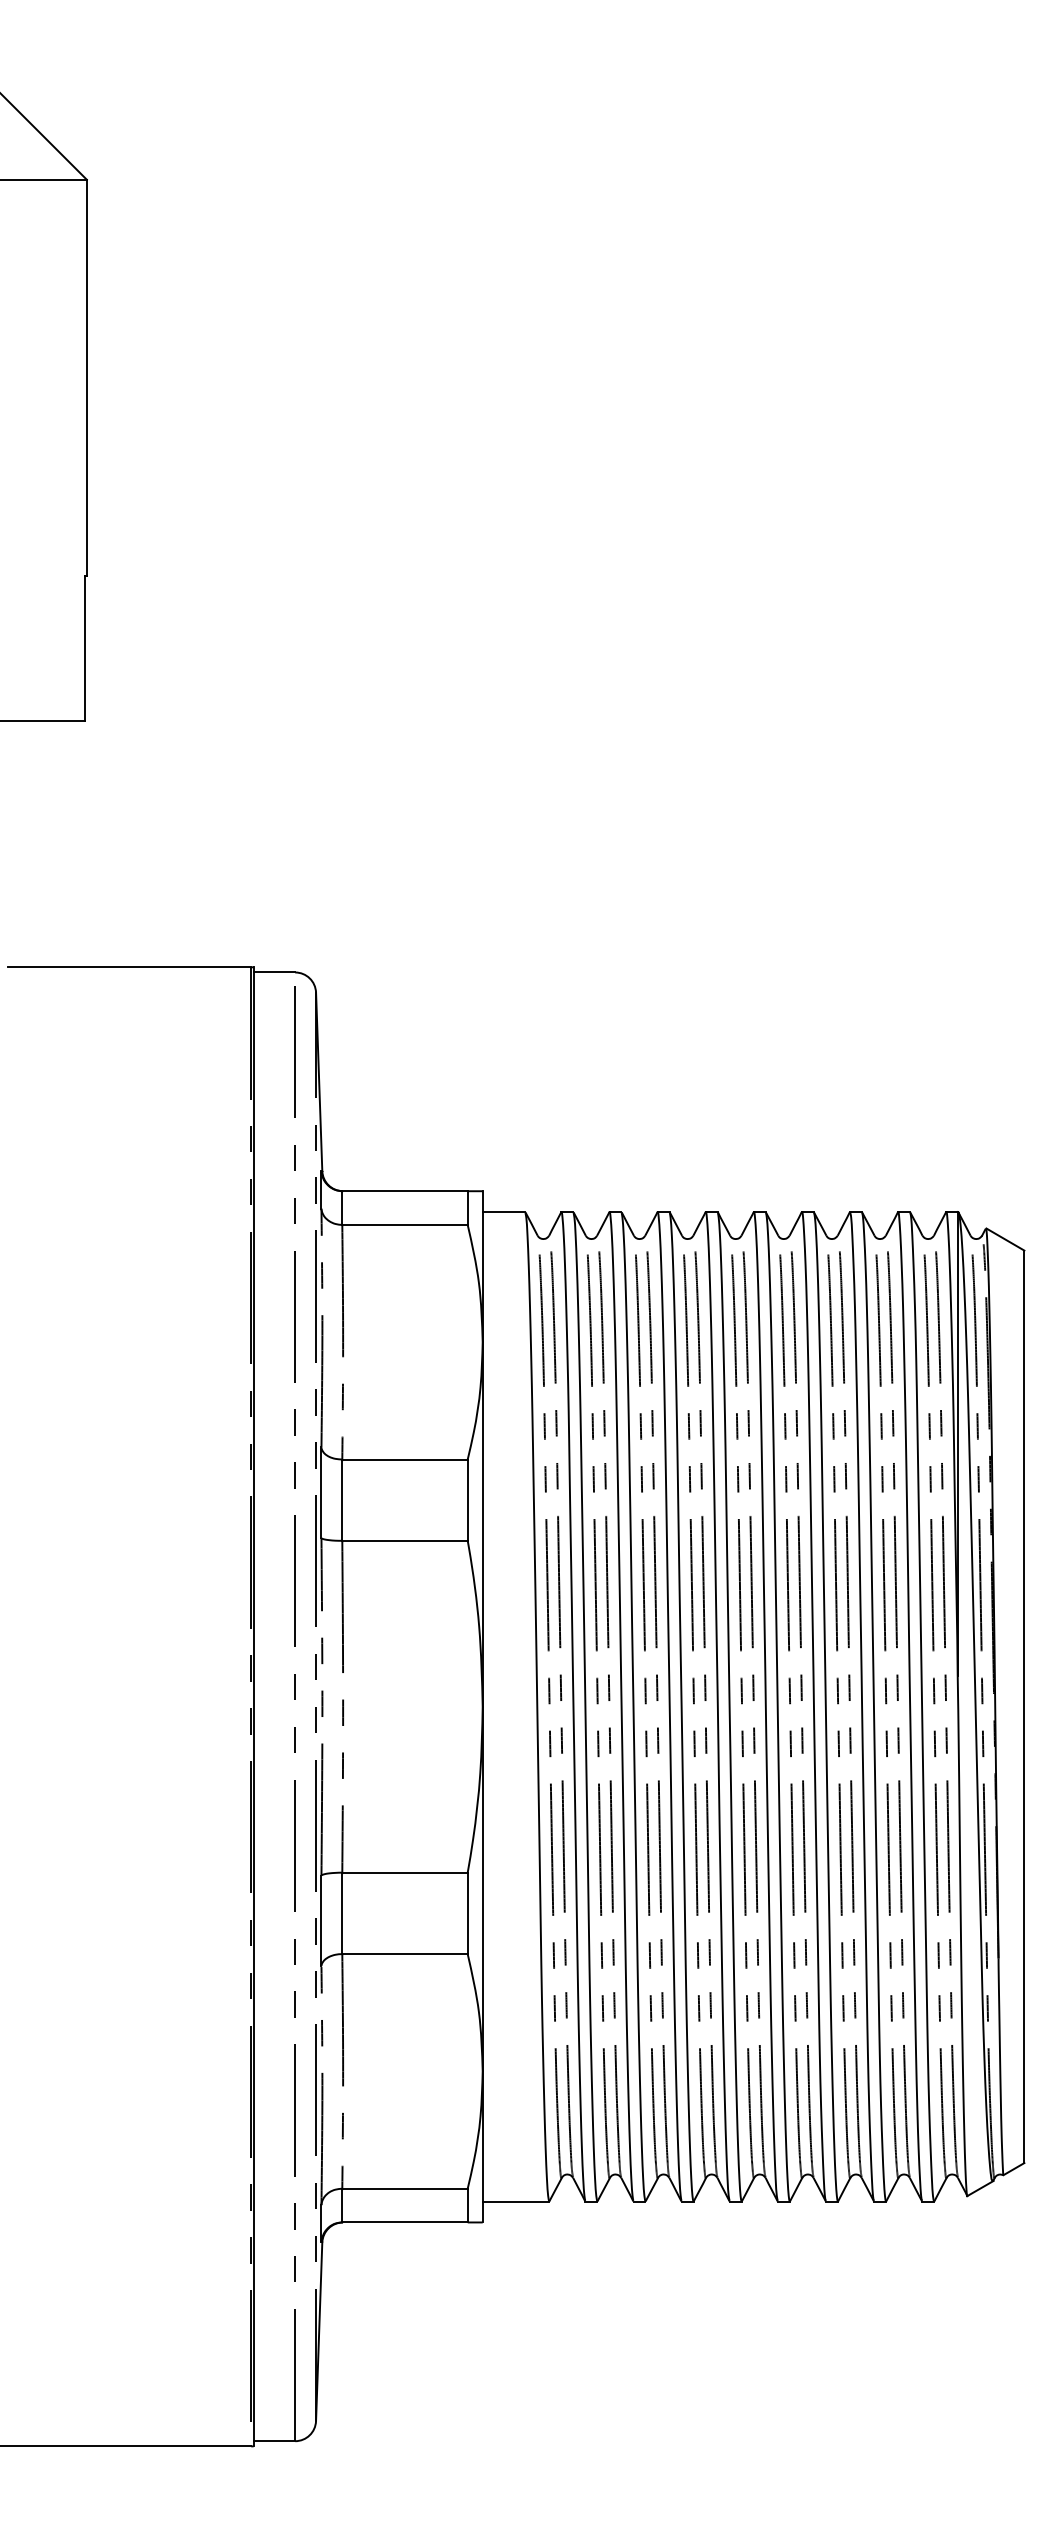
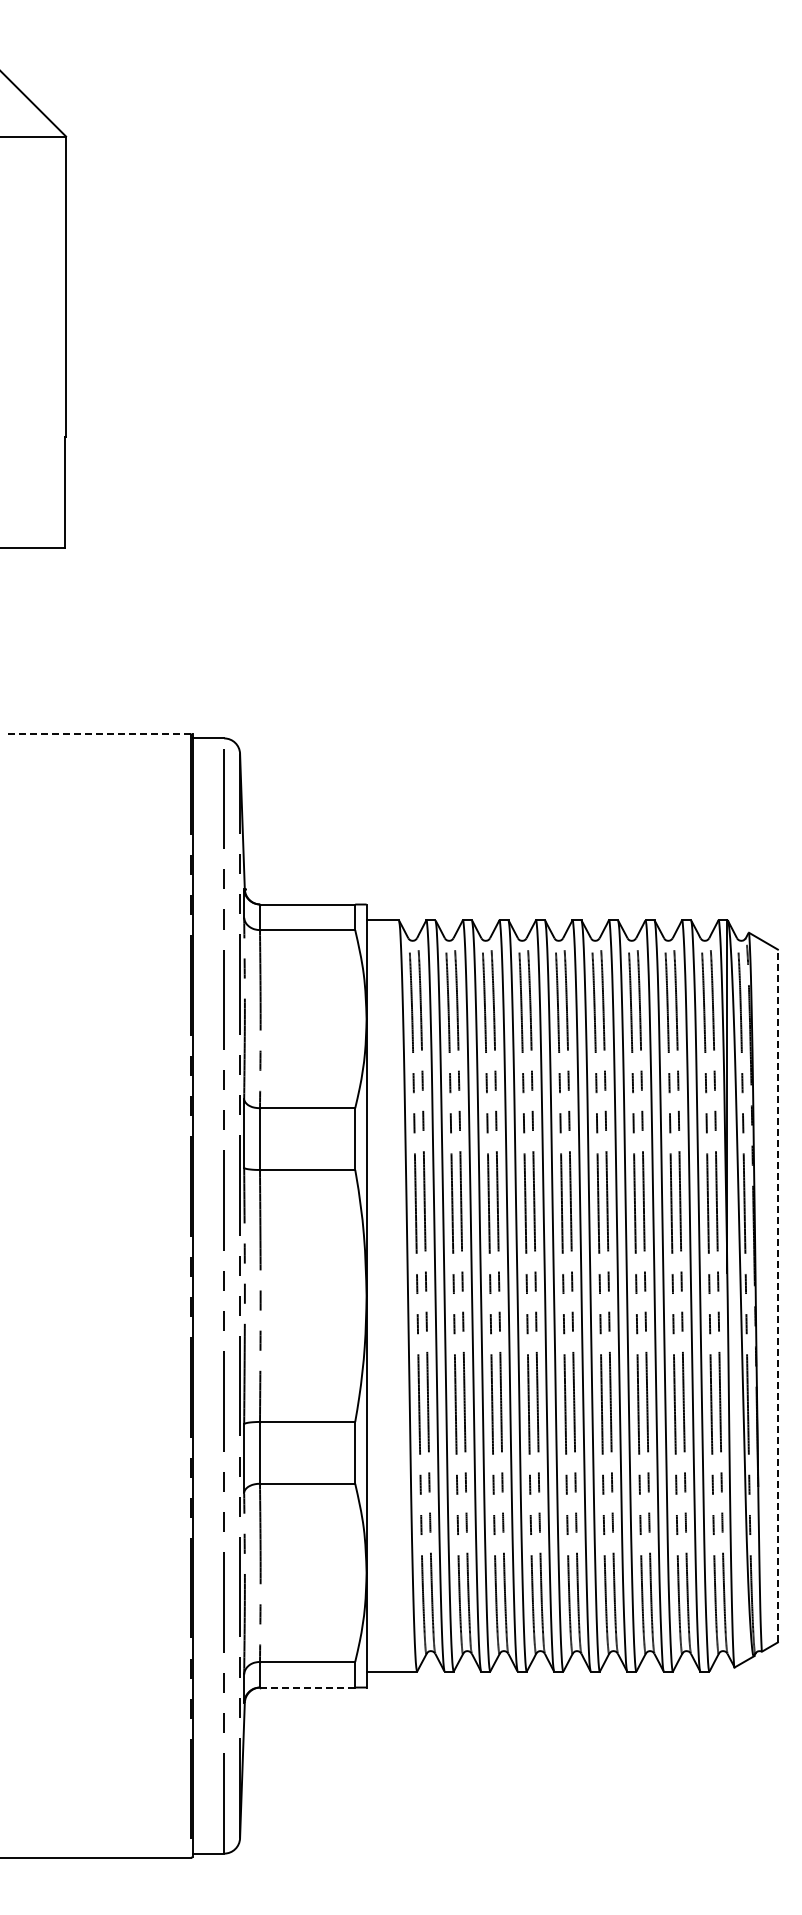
line: (129, 967) -> (98, 734), solid -> dashed
line: (1023, 1706) -> (777, 1295), solid -> dashed
line: (404, 2222) -> (307, 1687), solid -> dashed

